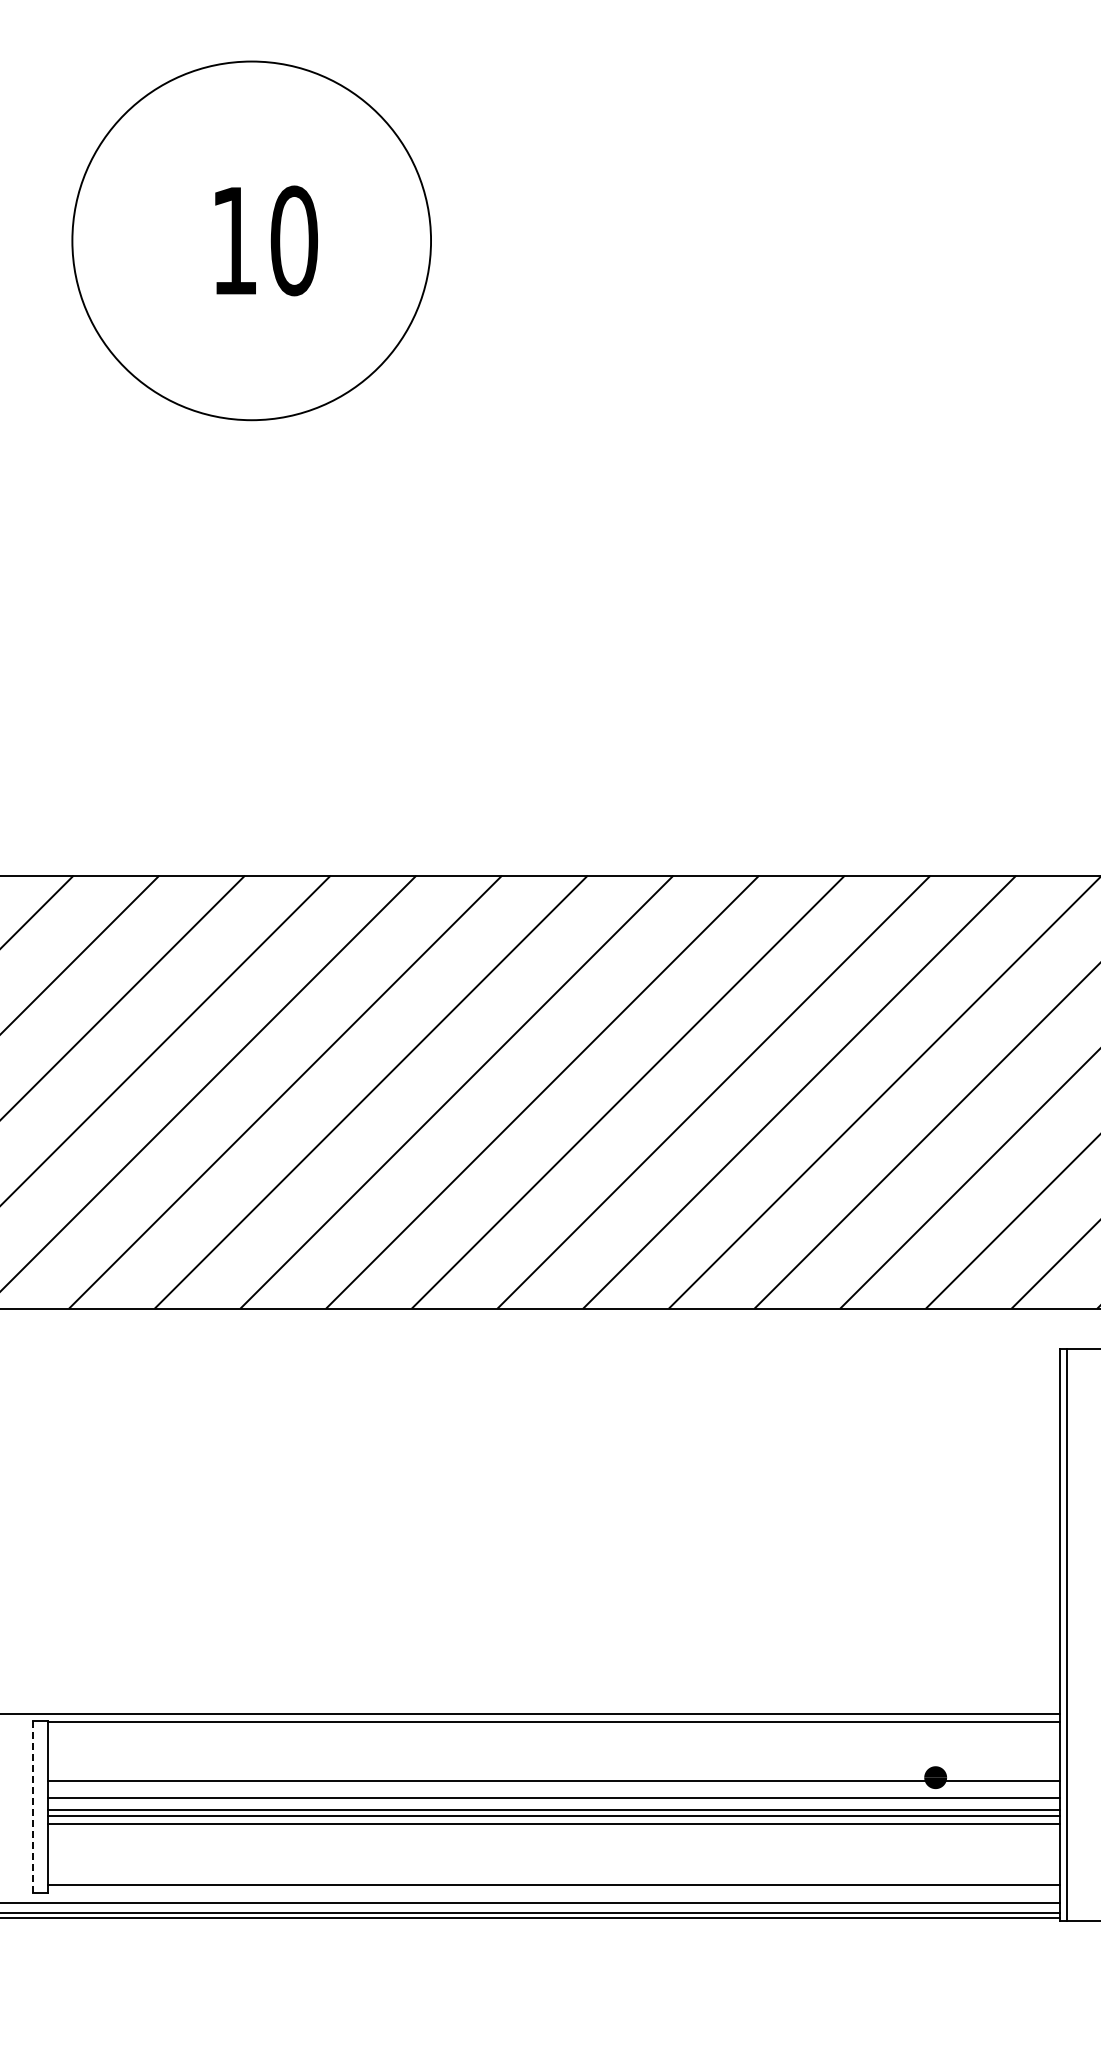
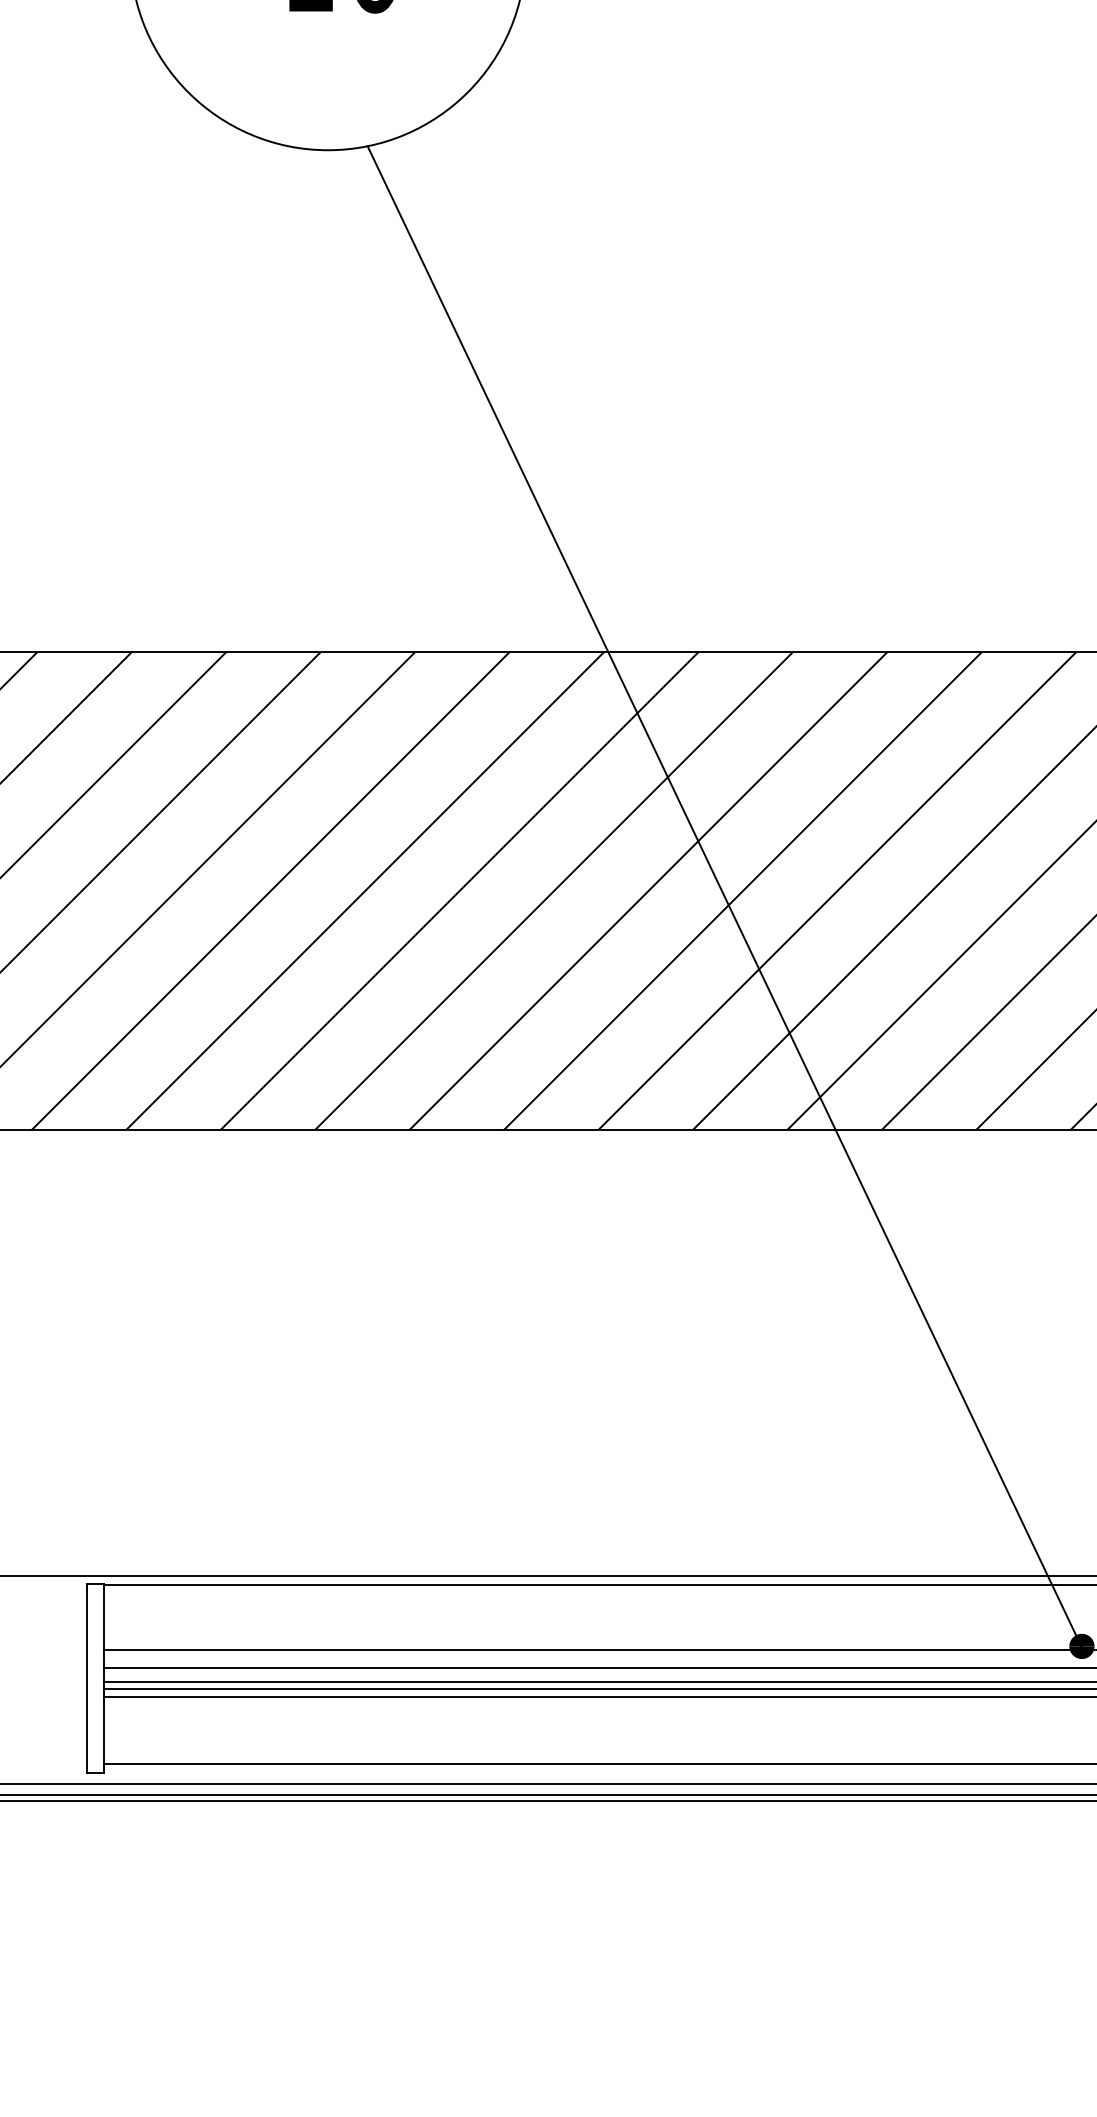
line: (611, 1097) -> (724, 896), added
line: (32, 1806) -> (86, 1678), dashed -> solid

